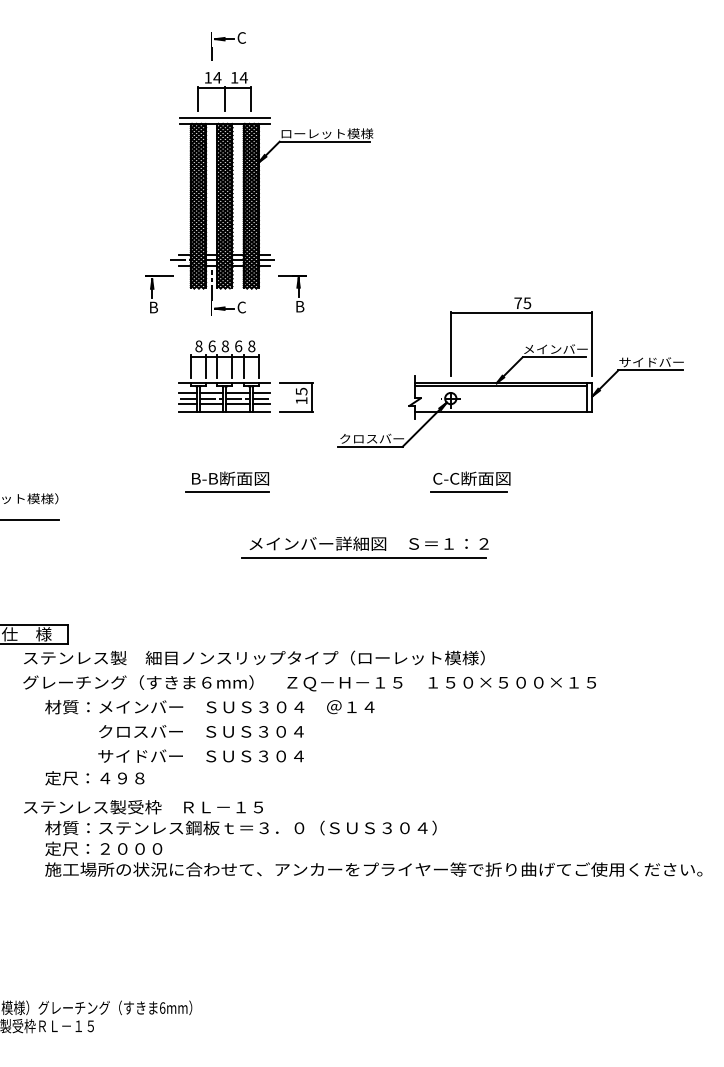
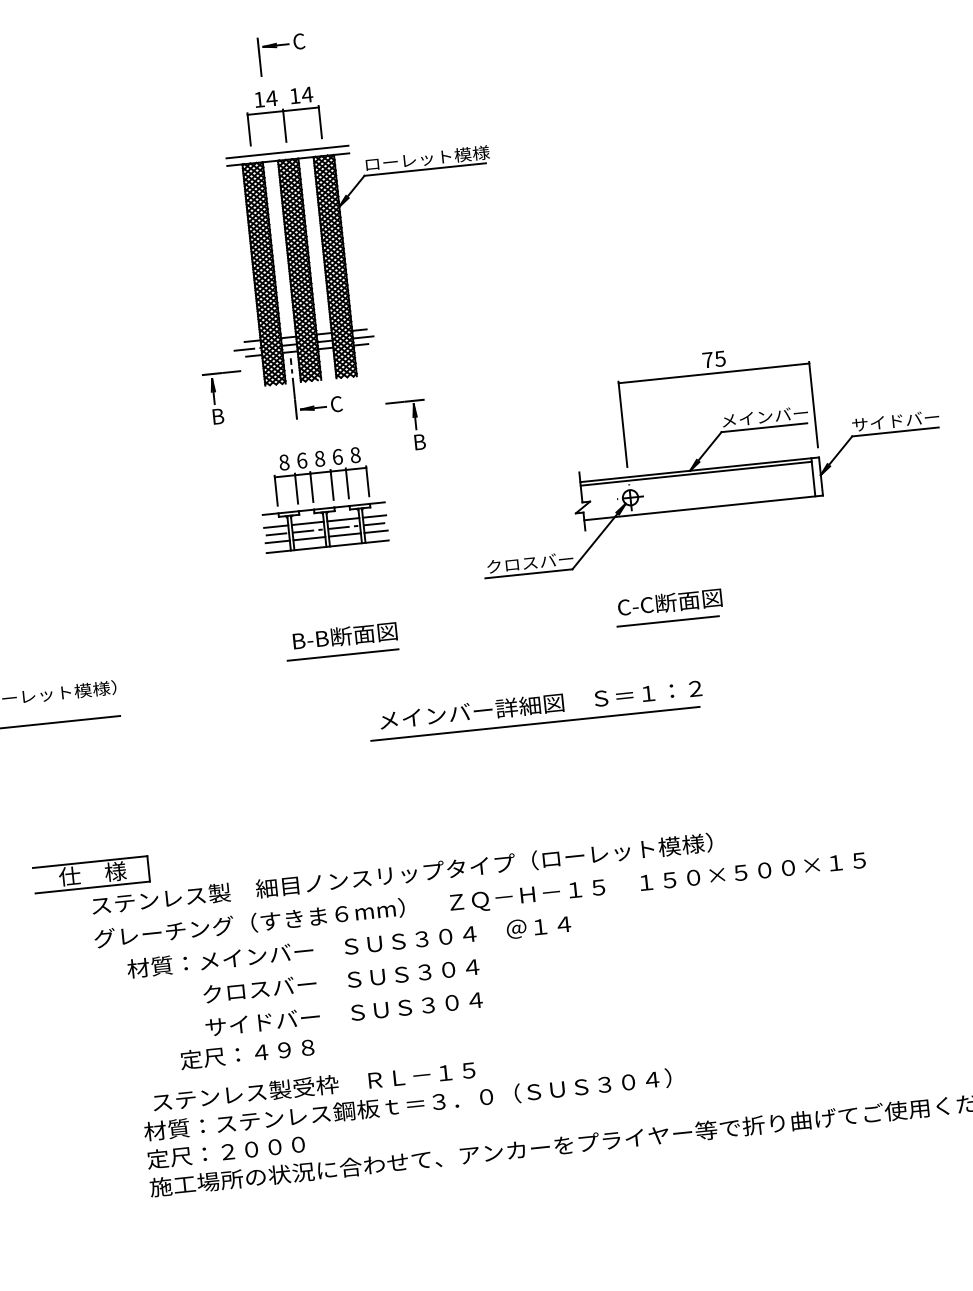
part: (292, 293) -> (407, 425), moved
part: (296, 397) -> (422, 517), removed
text: (94, 778) -> (246, 1054), moved
text: (143, 807) -> (314, 1086), moved

